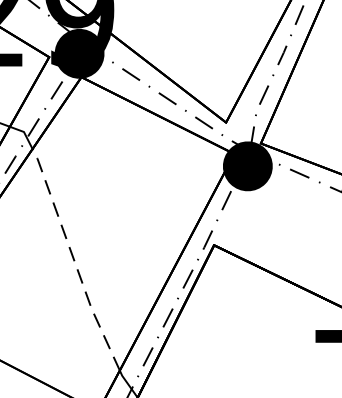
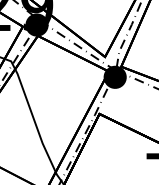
line: (74, 259) -> (34, 120), dashed -> solid

